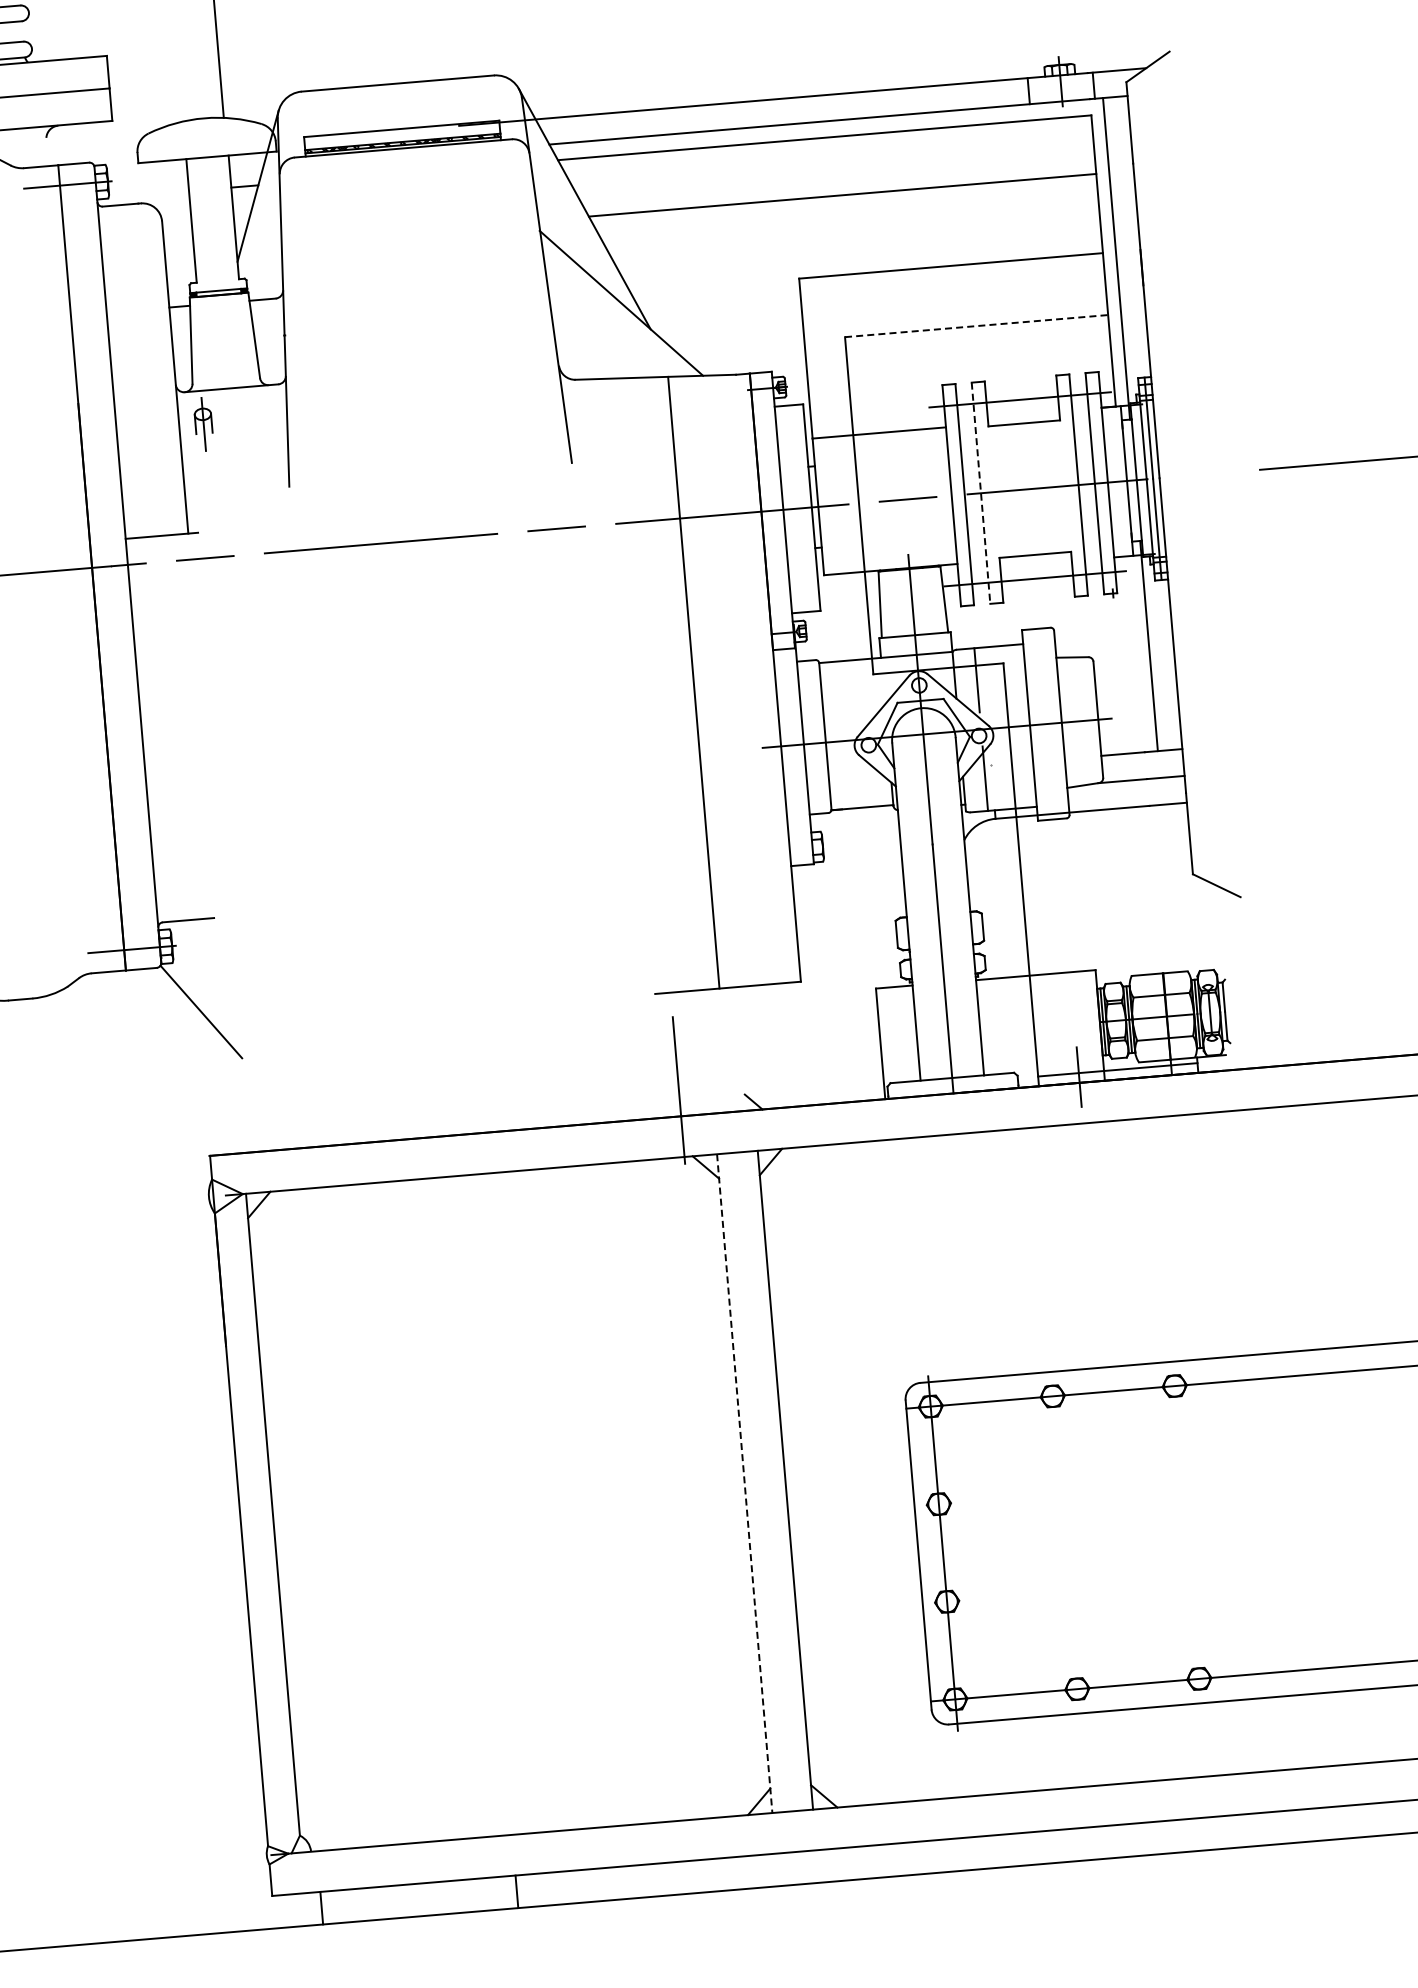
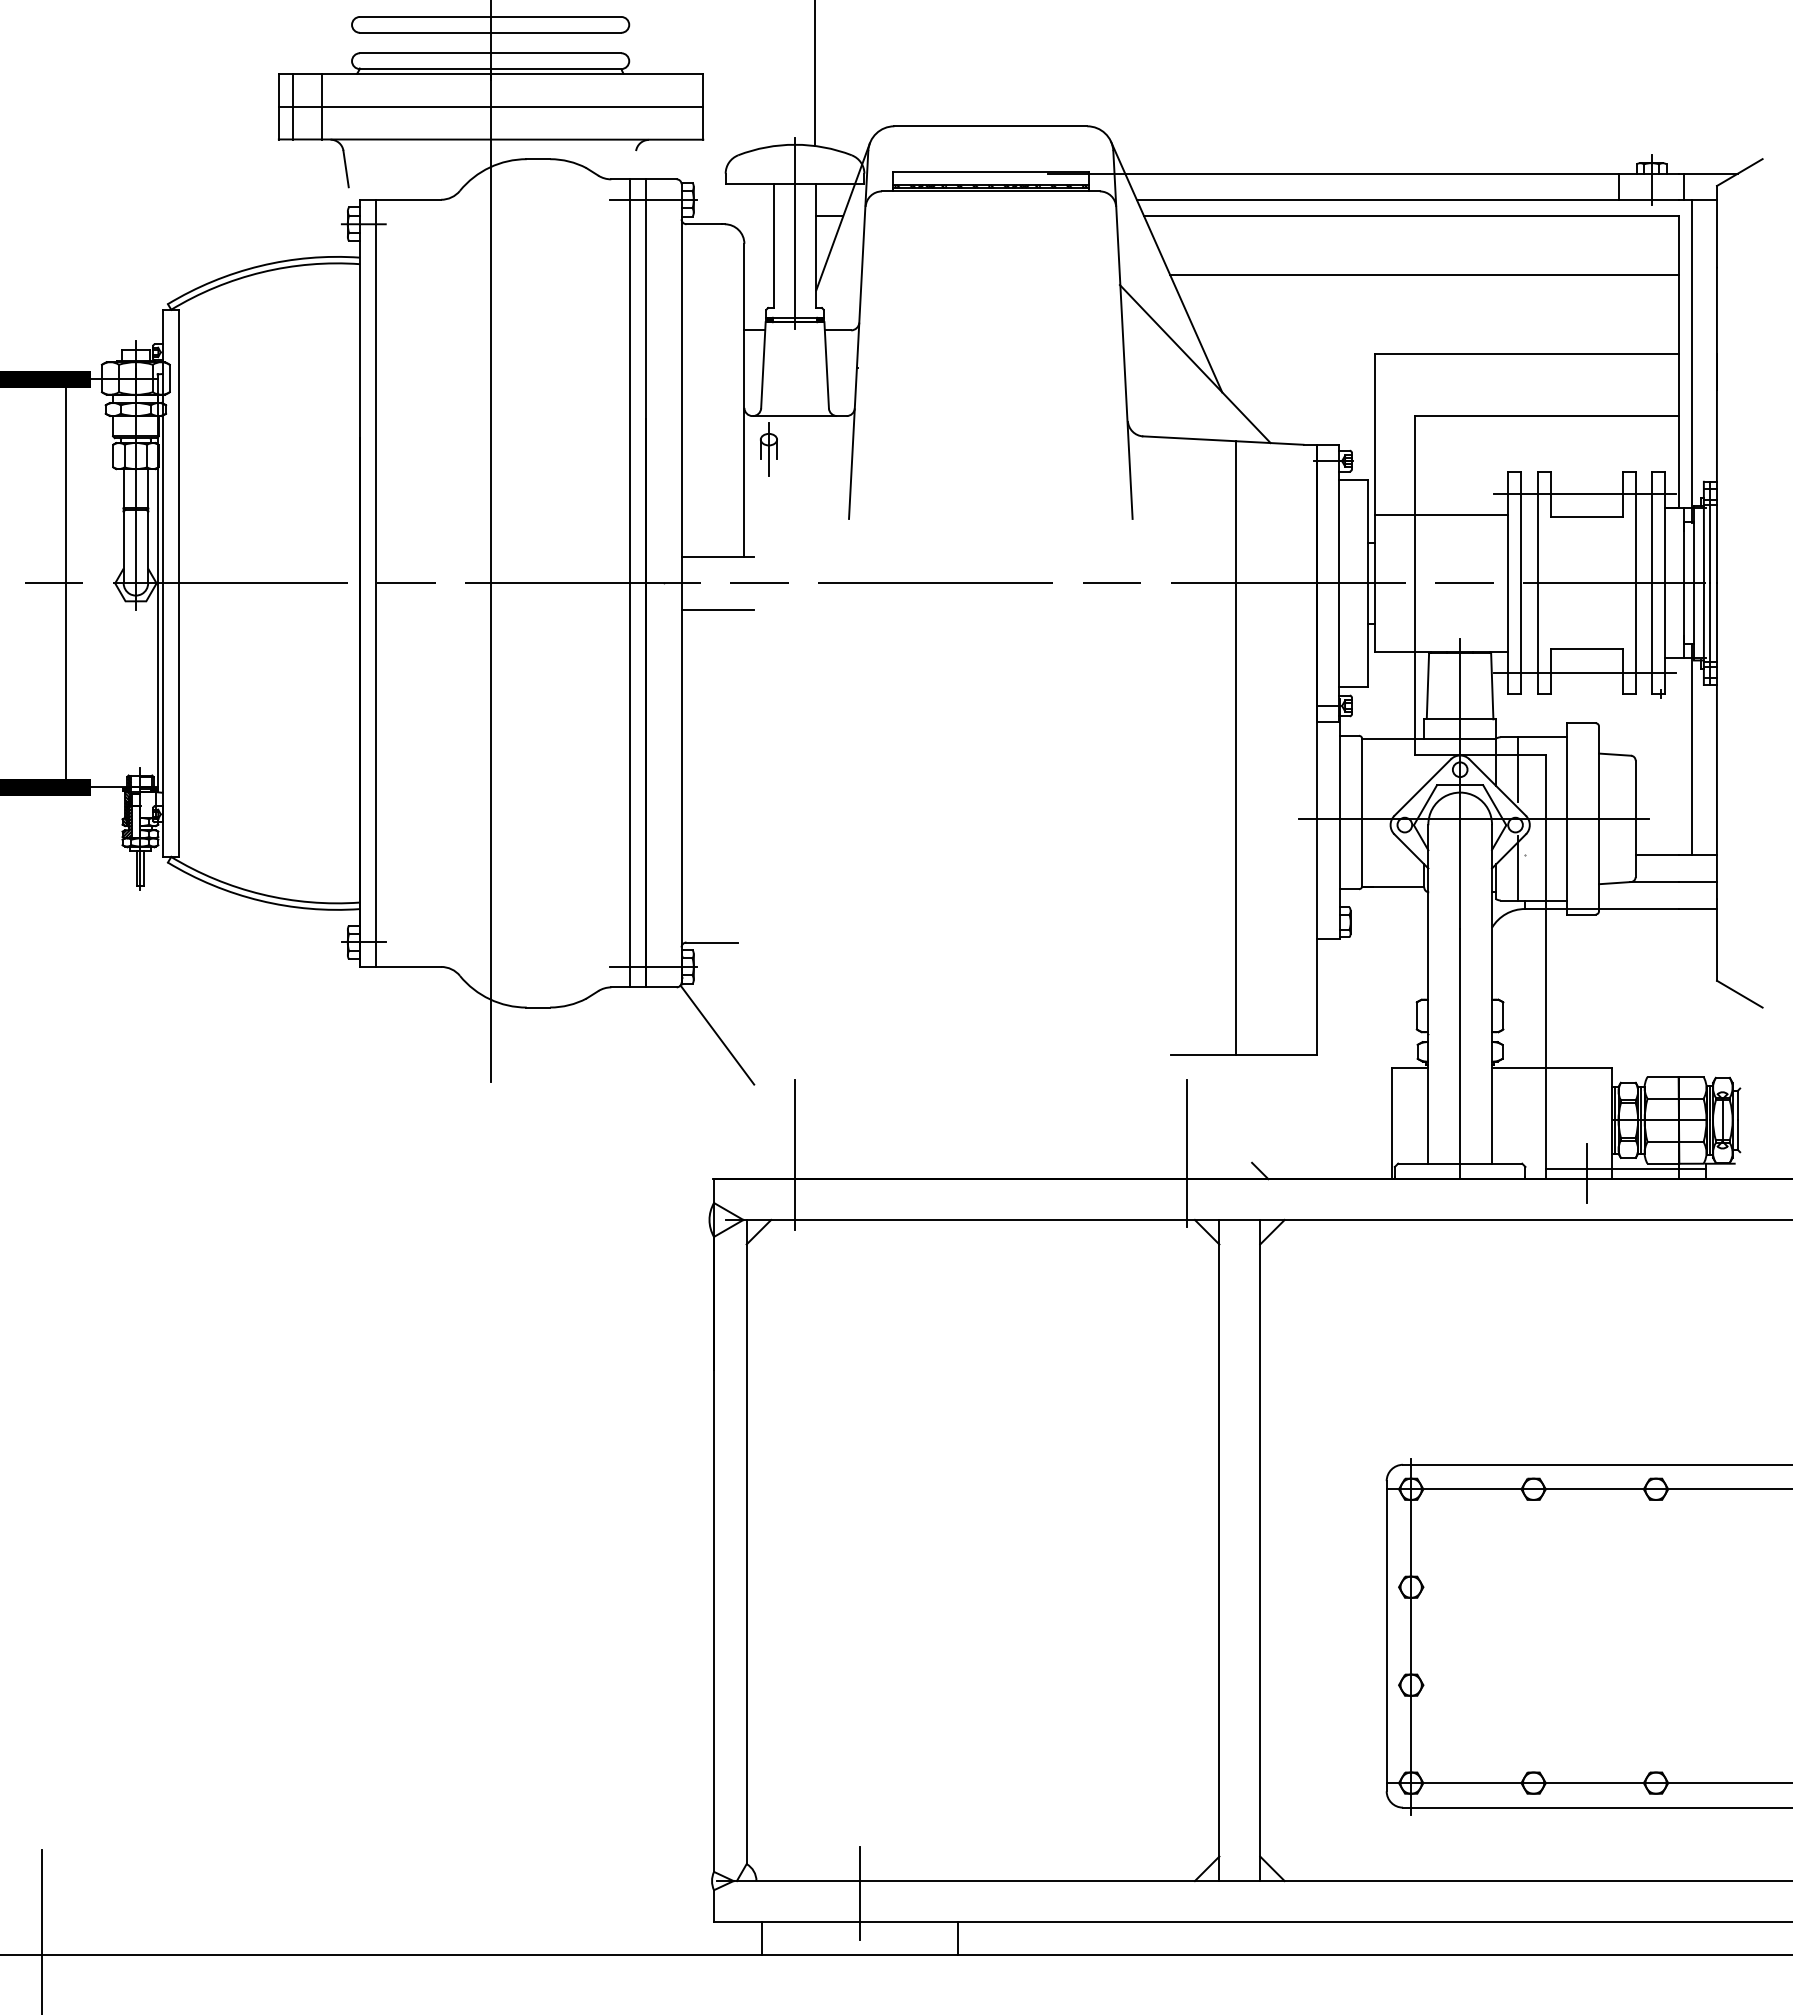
line: (212, 205) -> (795, 232), added
line: (976, 326) -> (1547, 416), dashed -> solid
line: (980, 493) -> (1537, 583), dashed -> solid
line: (75, 569) -> (629, 583), added
line: (165, 587) -> (717, 609), added
line: (288, 1124) -> (794, 1154), added
line: (744, 1483) -> (1219, 1550), dashed -> solid
line: (415, 1855) -> (860, 1893), added

